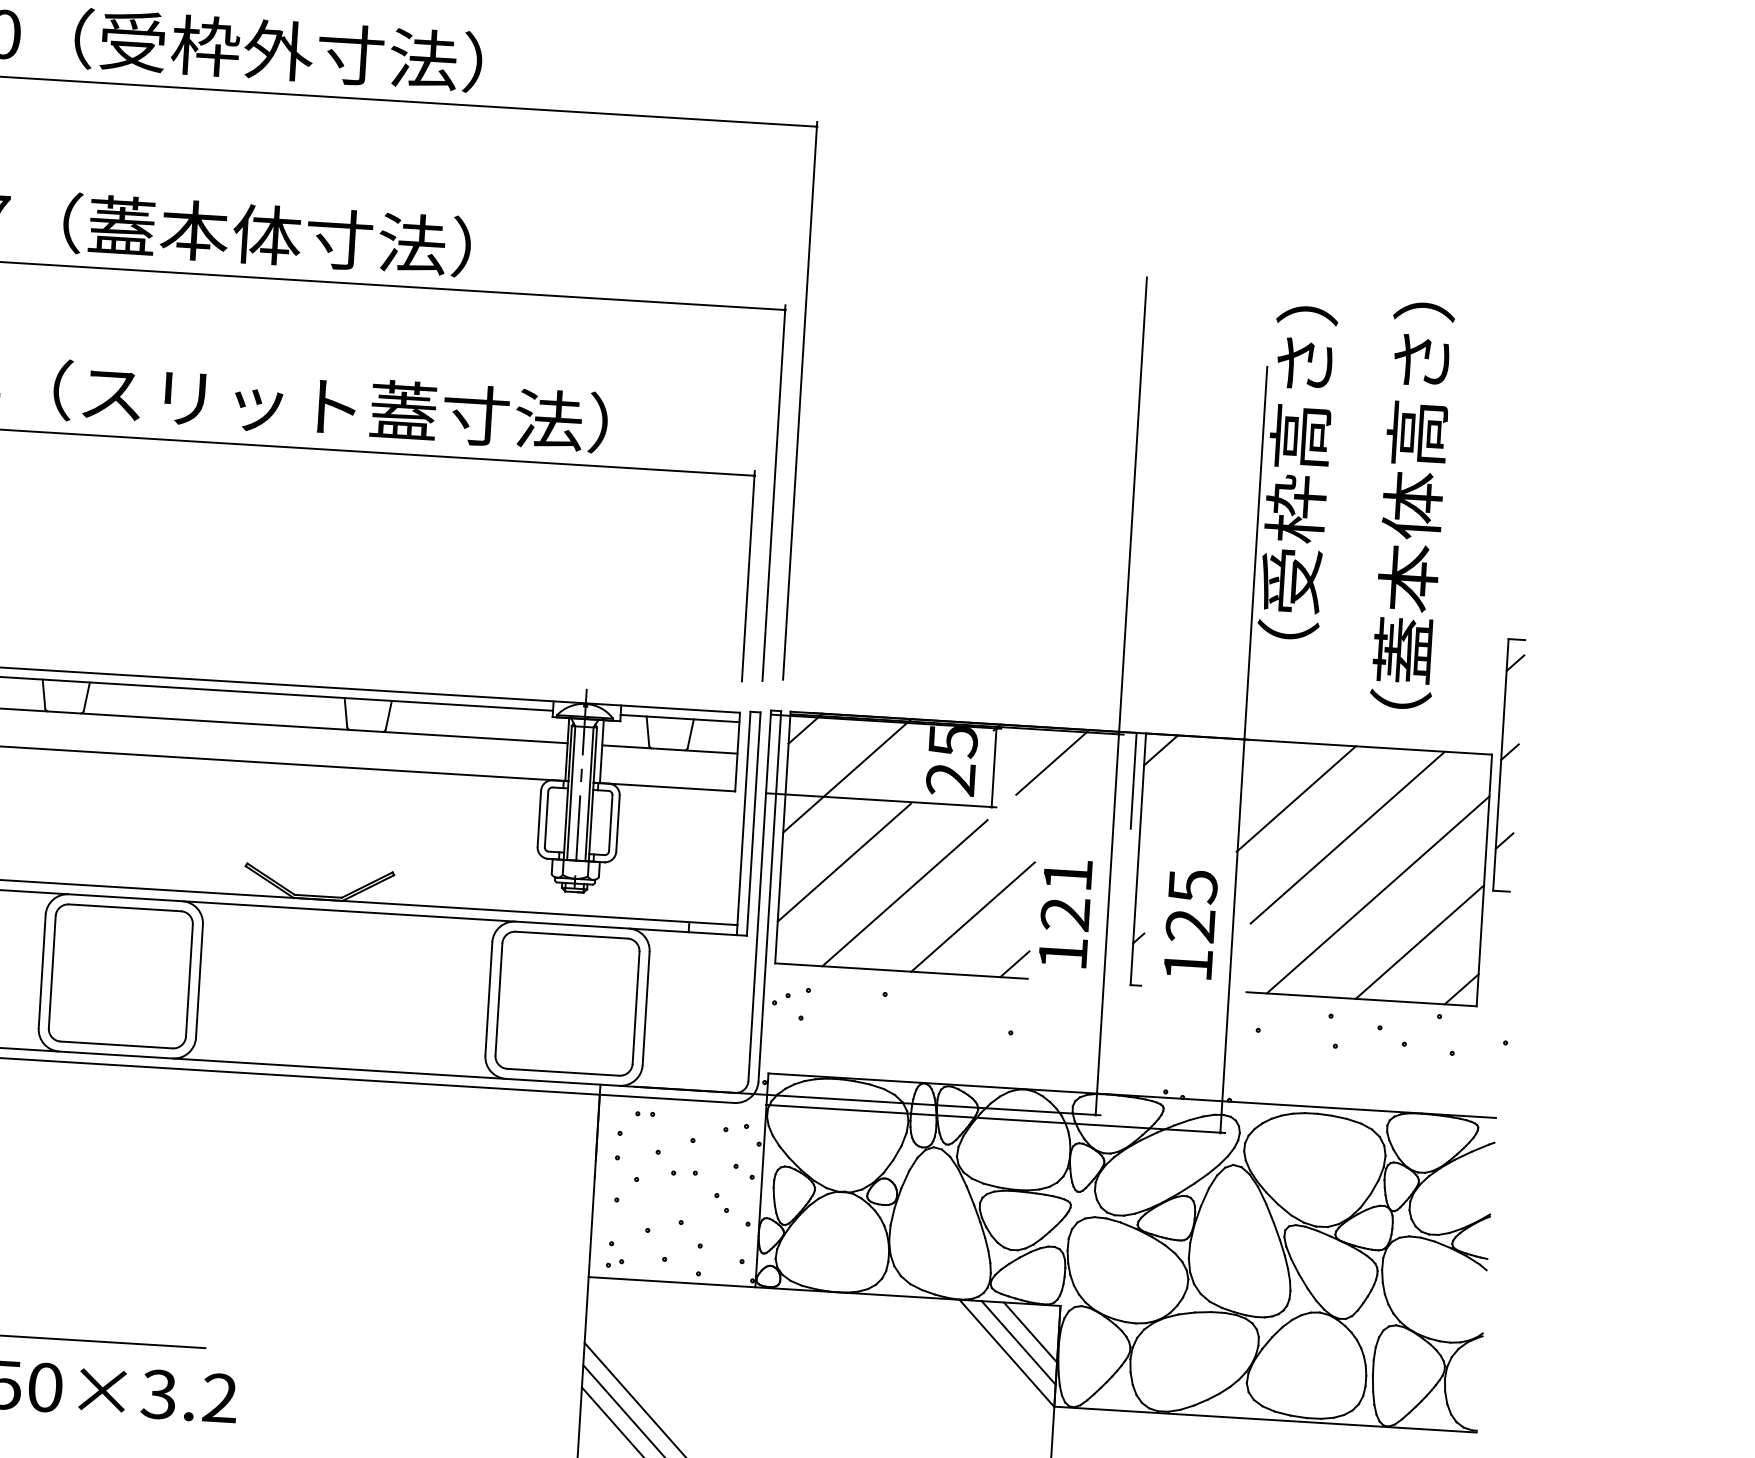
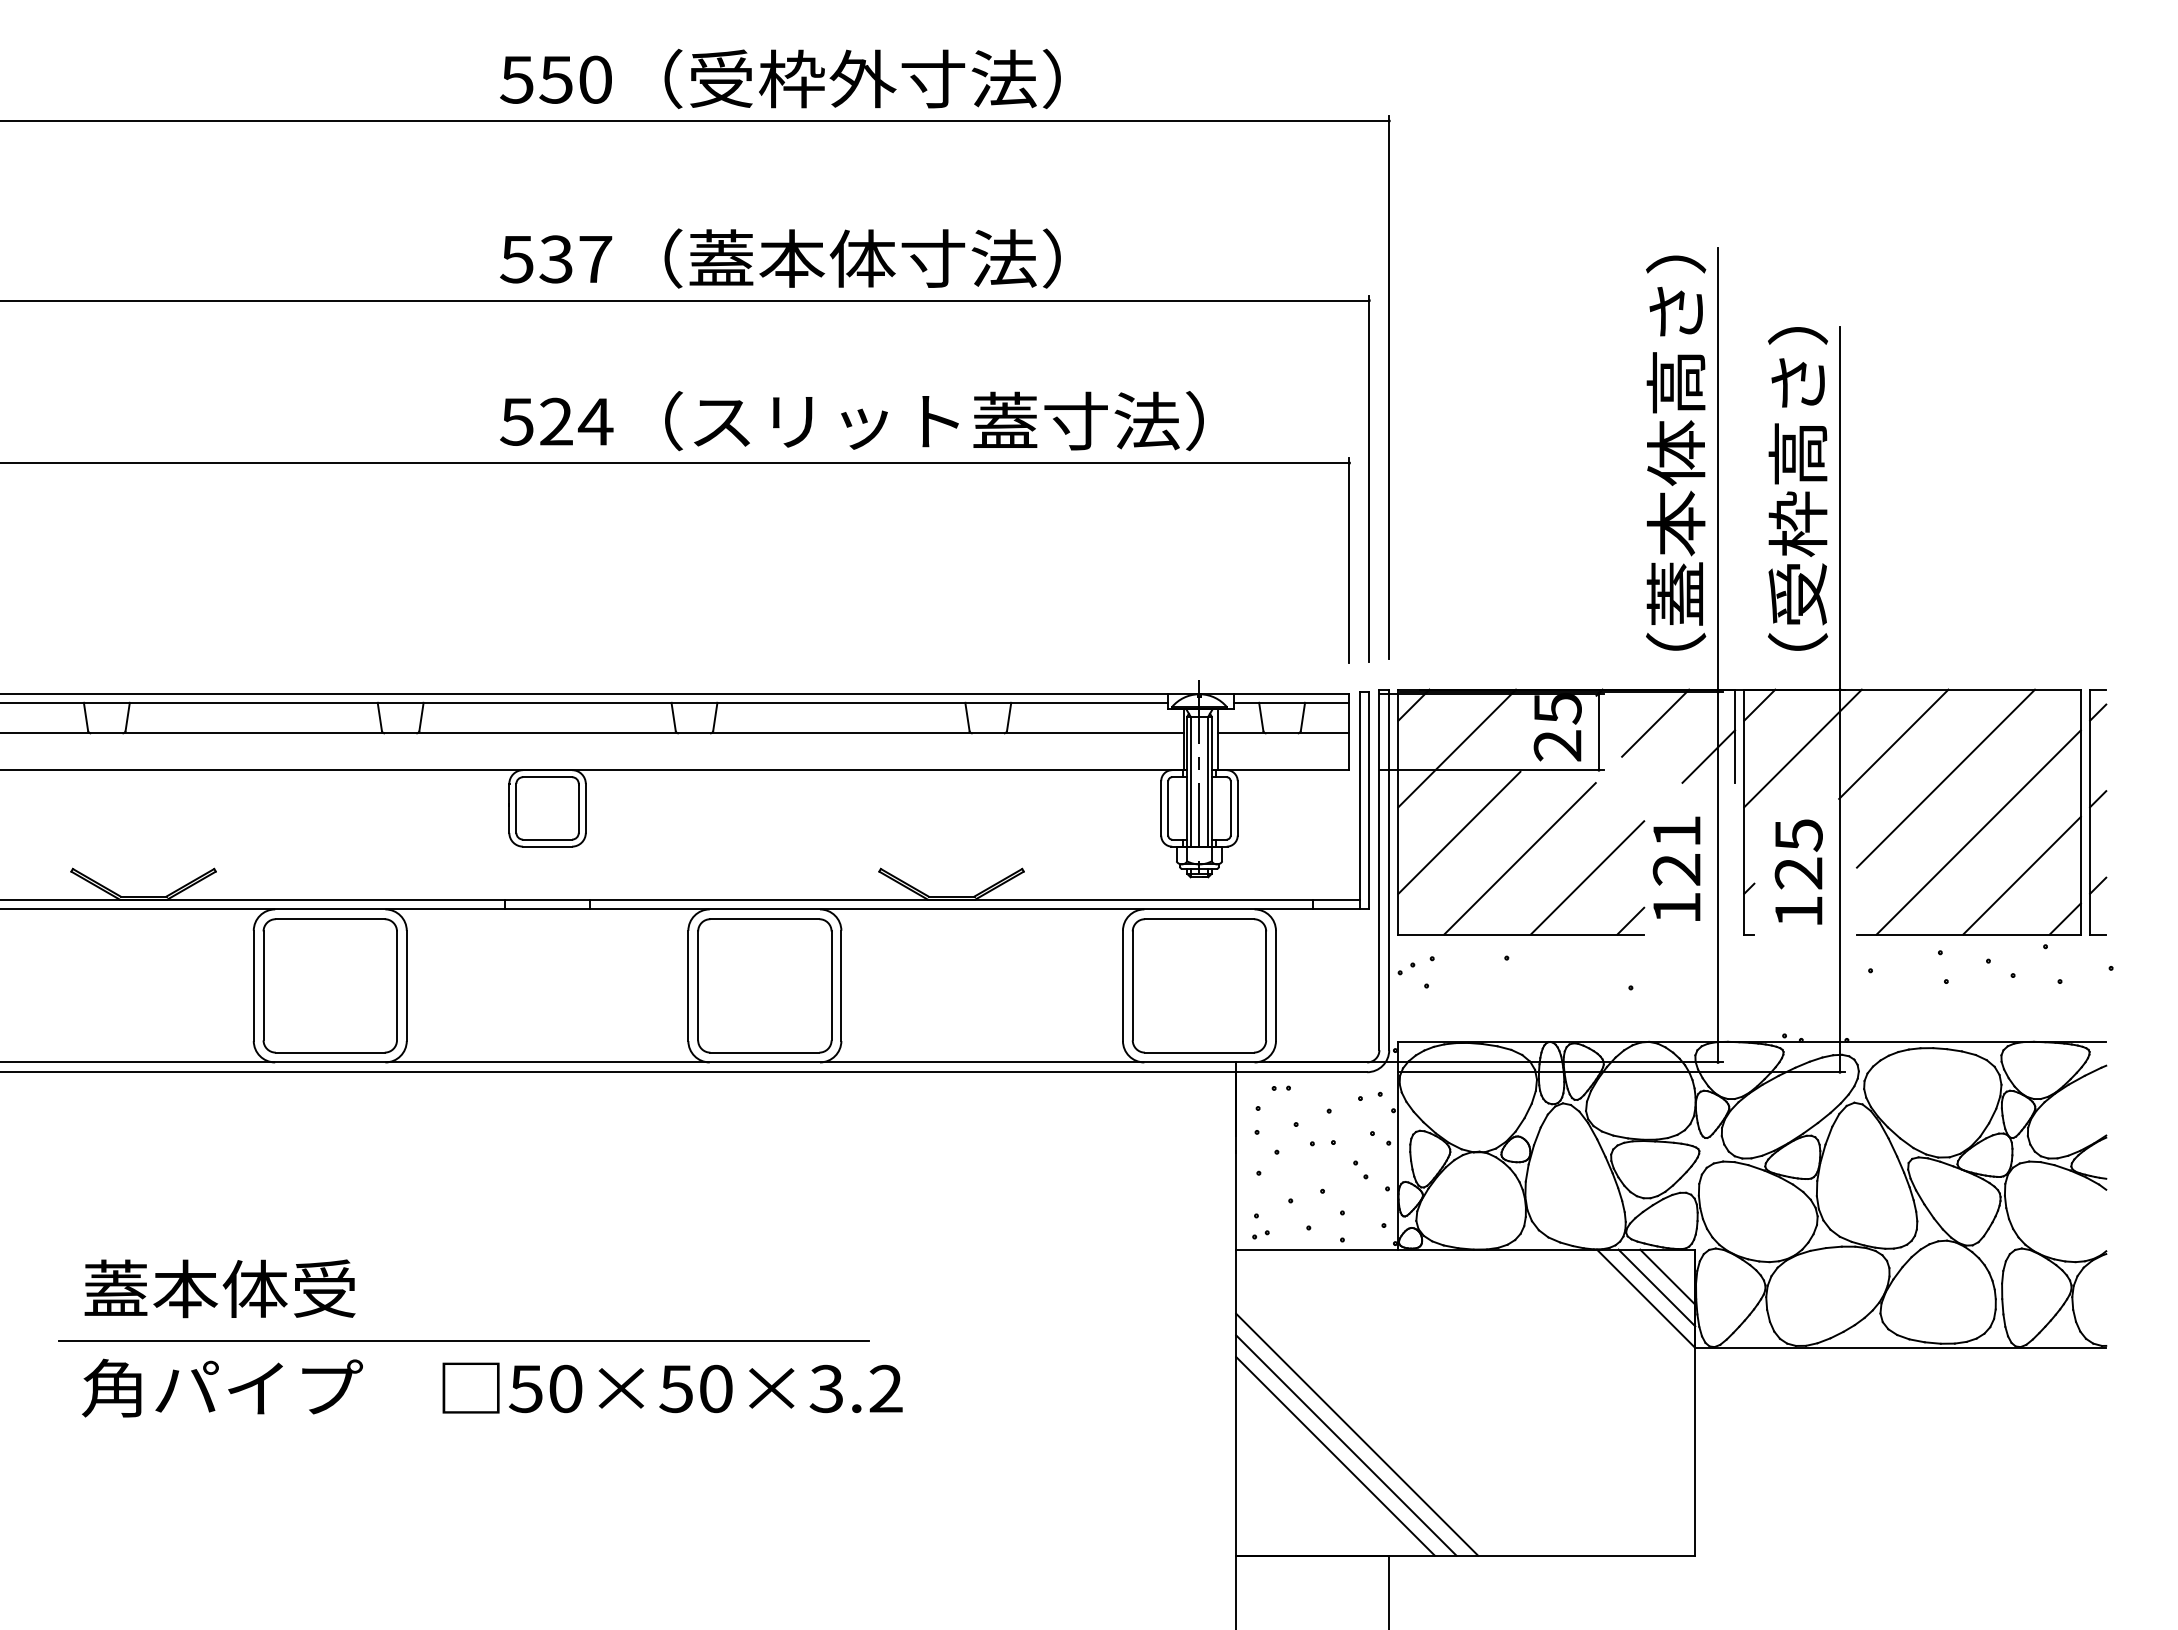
text: (1298, 472) -> (1798, 488), moved
text: (1413, 505) -> (1676, 452), moved
part: (1501, 765) -> (2090, 812), moved
line: (1202, 797) -> (1802, 748), added
line: (1105, 799) -> (1708, 756), added

